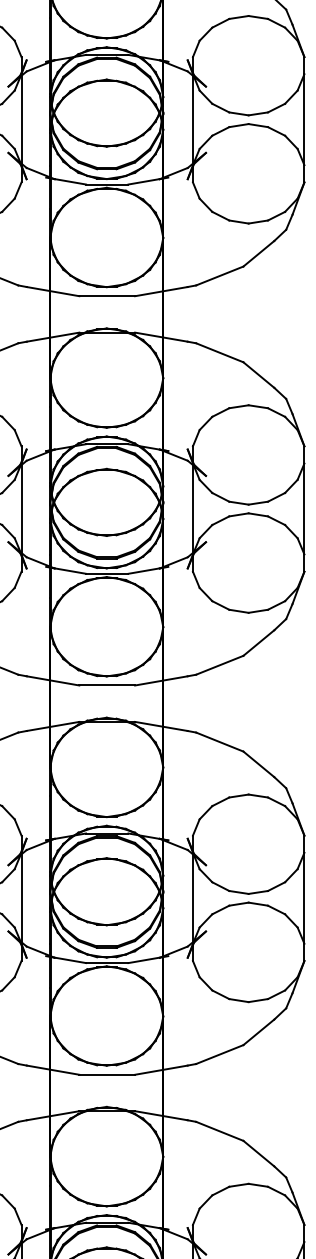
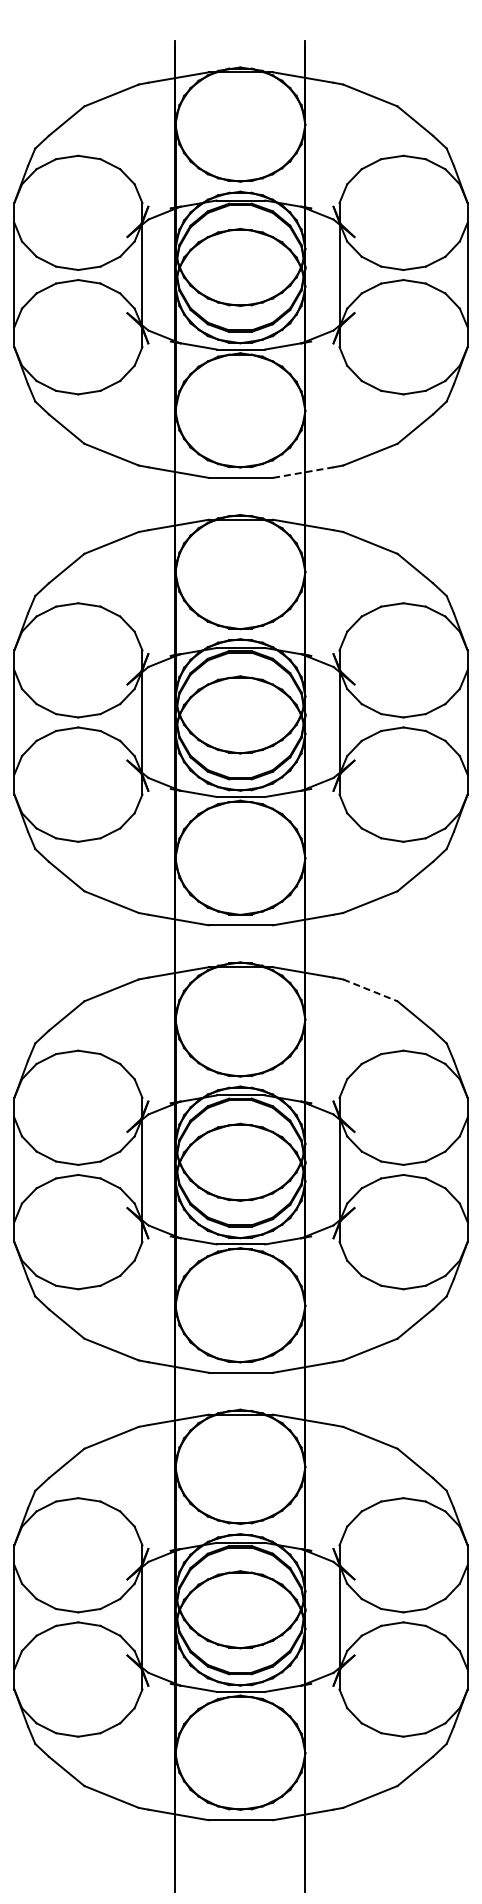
line: (161, 291) -> (303, 472), solid -> dashed
line: (219, 742) -> (370, 990), solid -> dashed

